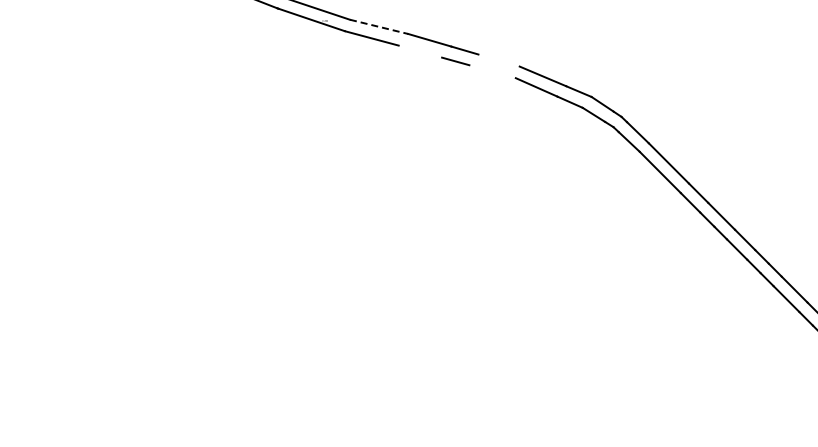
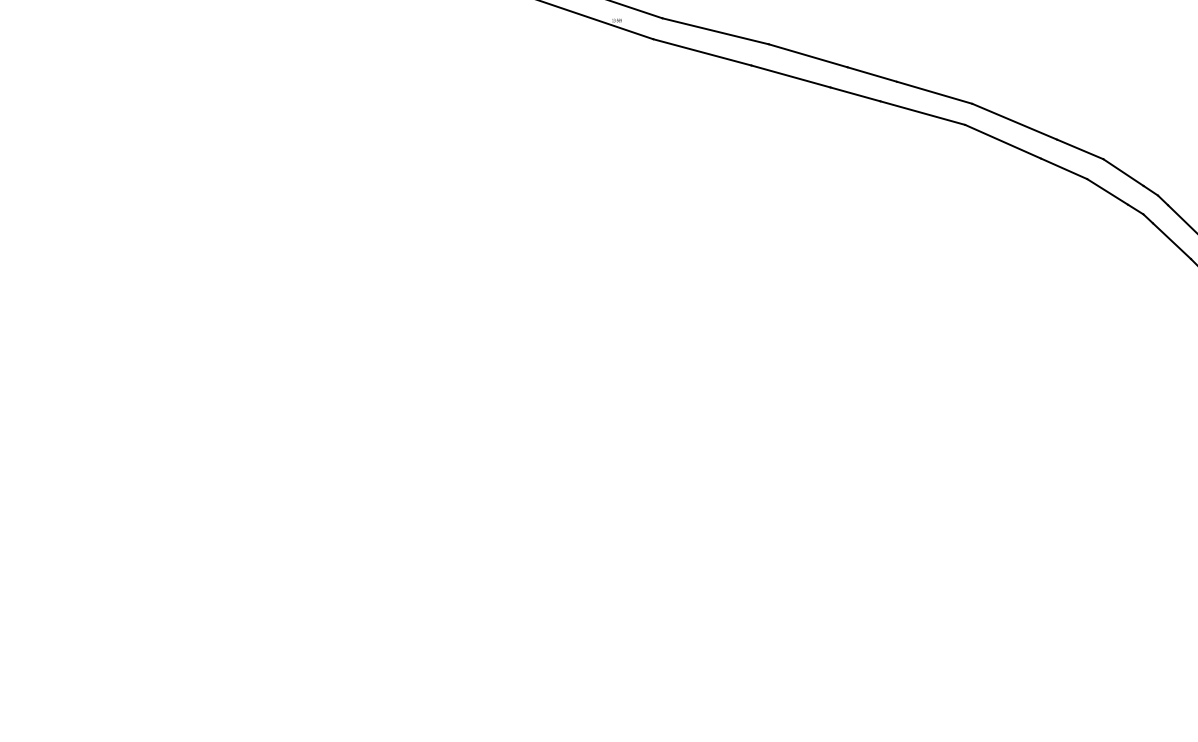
line: (379, 26) -> (716, 30), dashed -> solid
line: (420, 51) -> (791, 76), added
line: (498, 60) -> (933, 92), added
line: (492, 71) -> (922, 112), added

